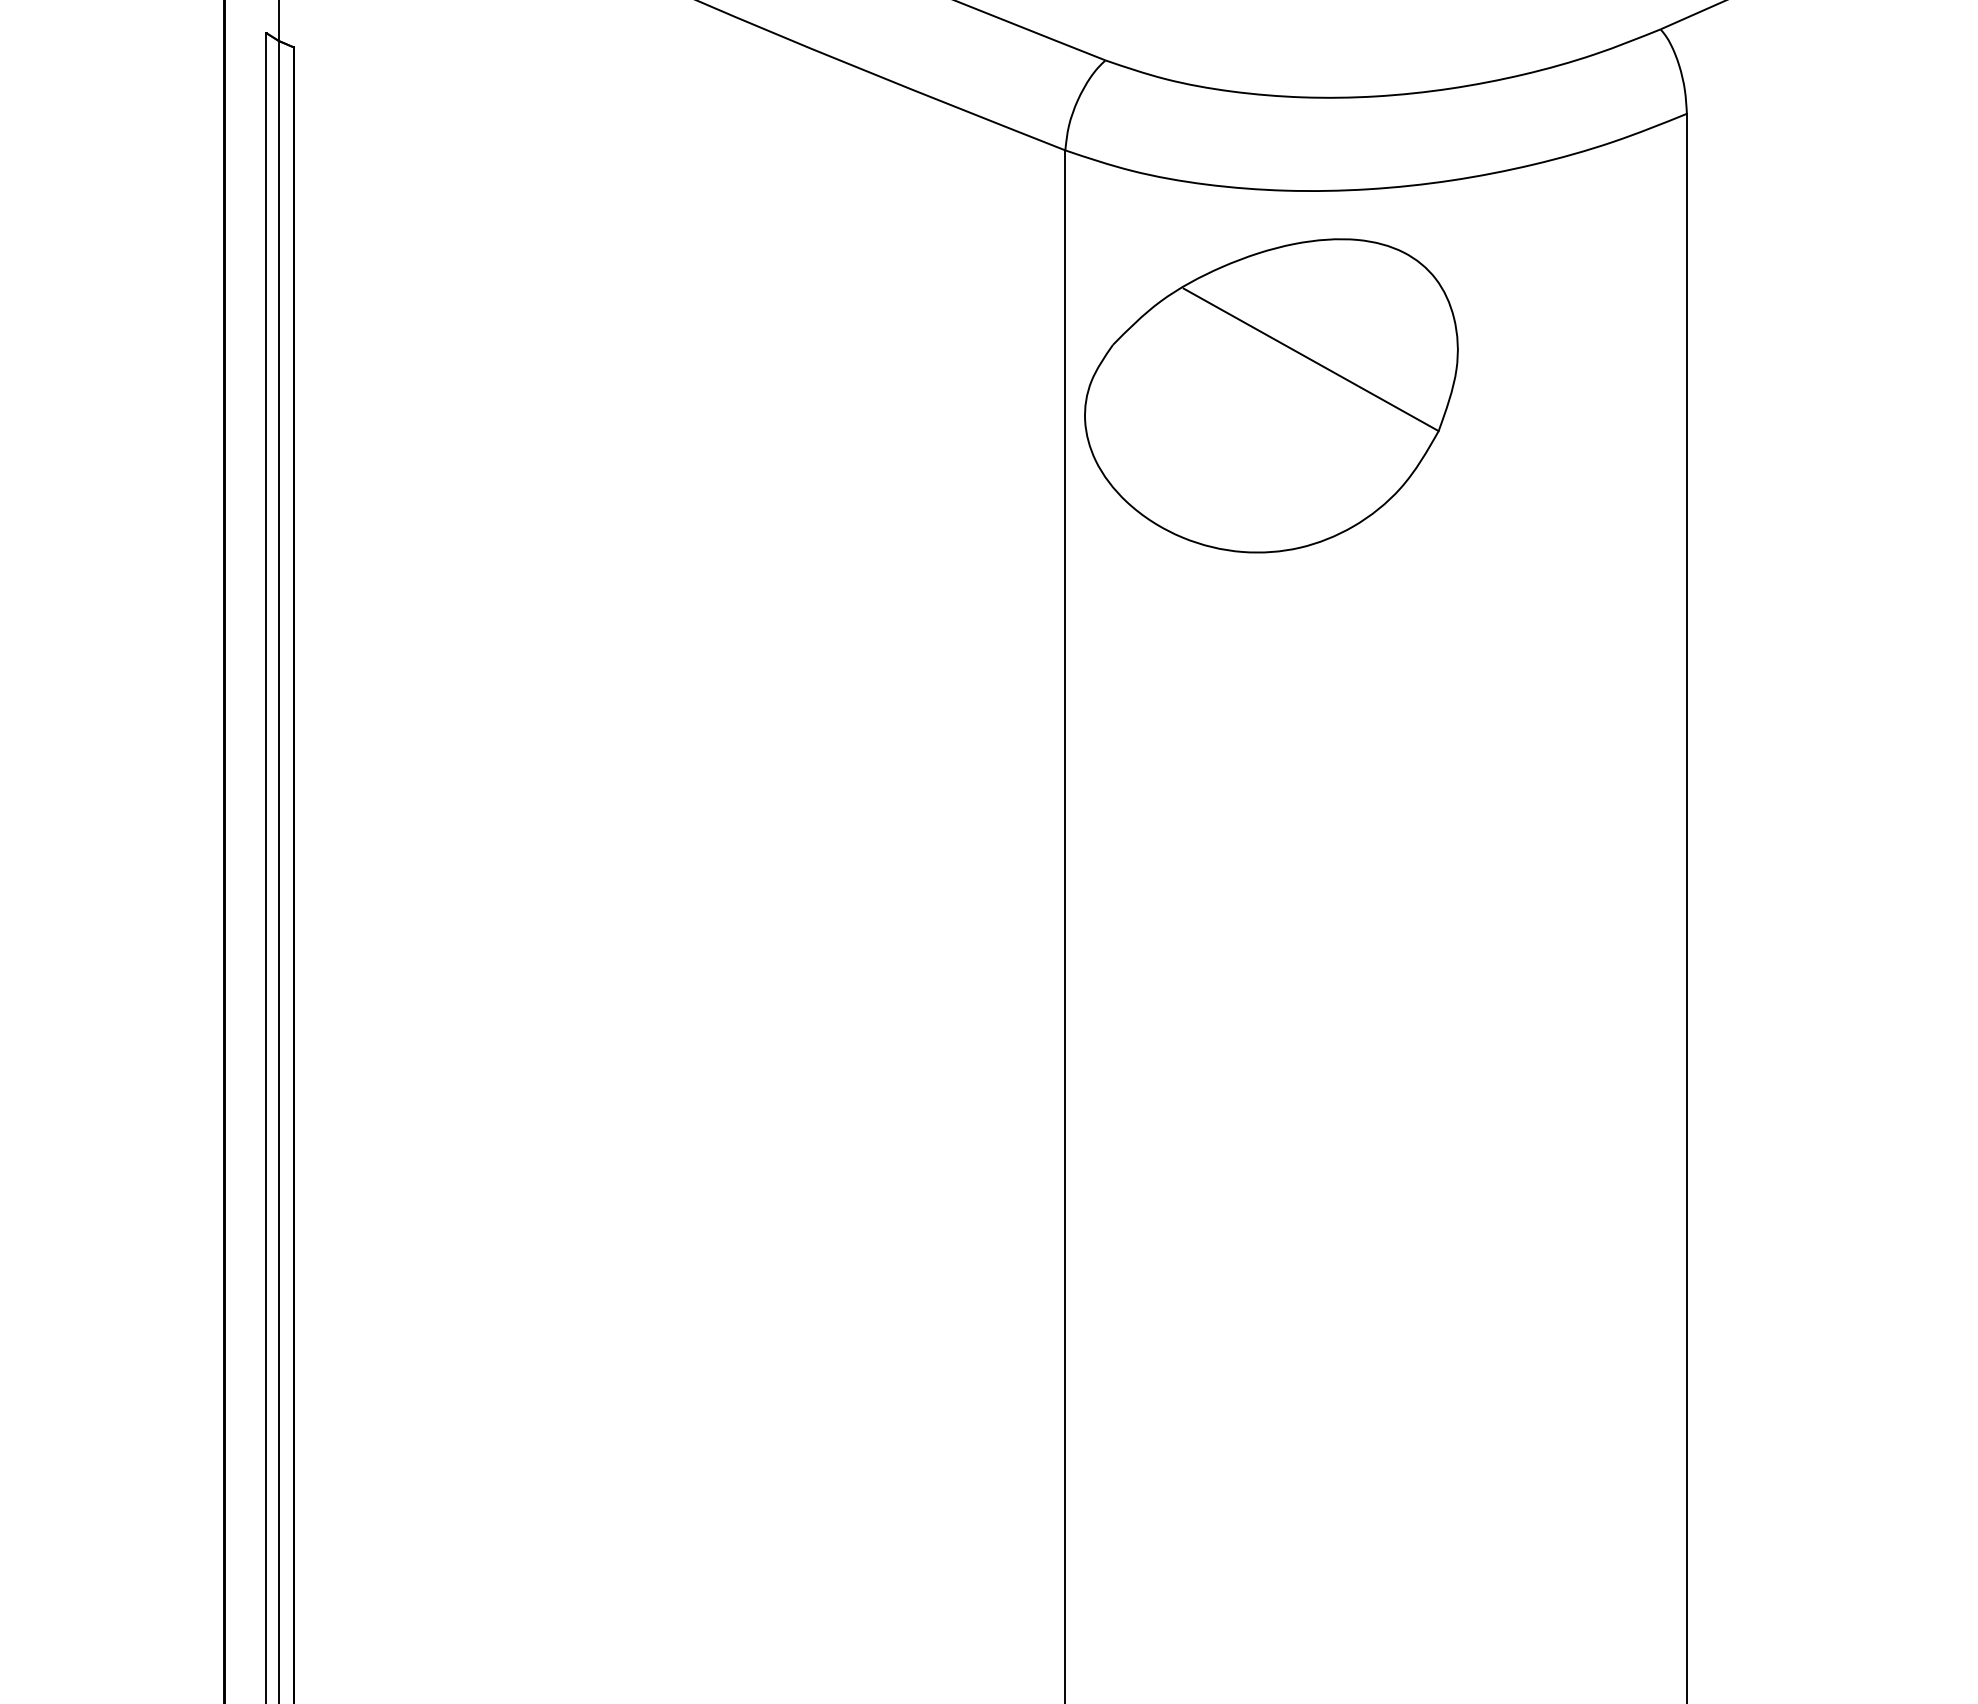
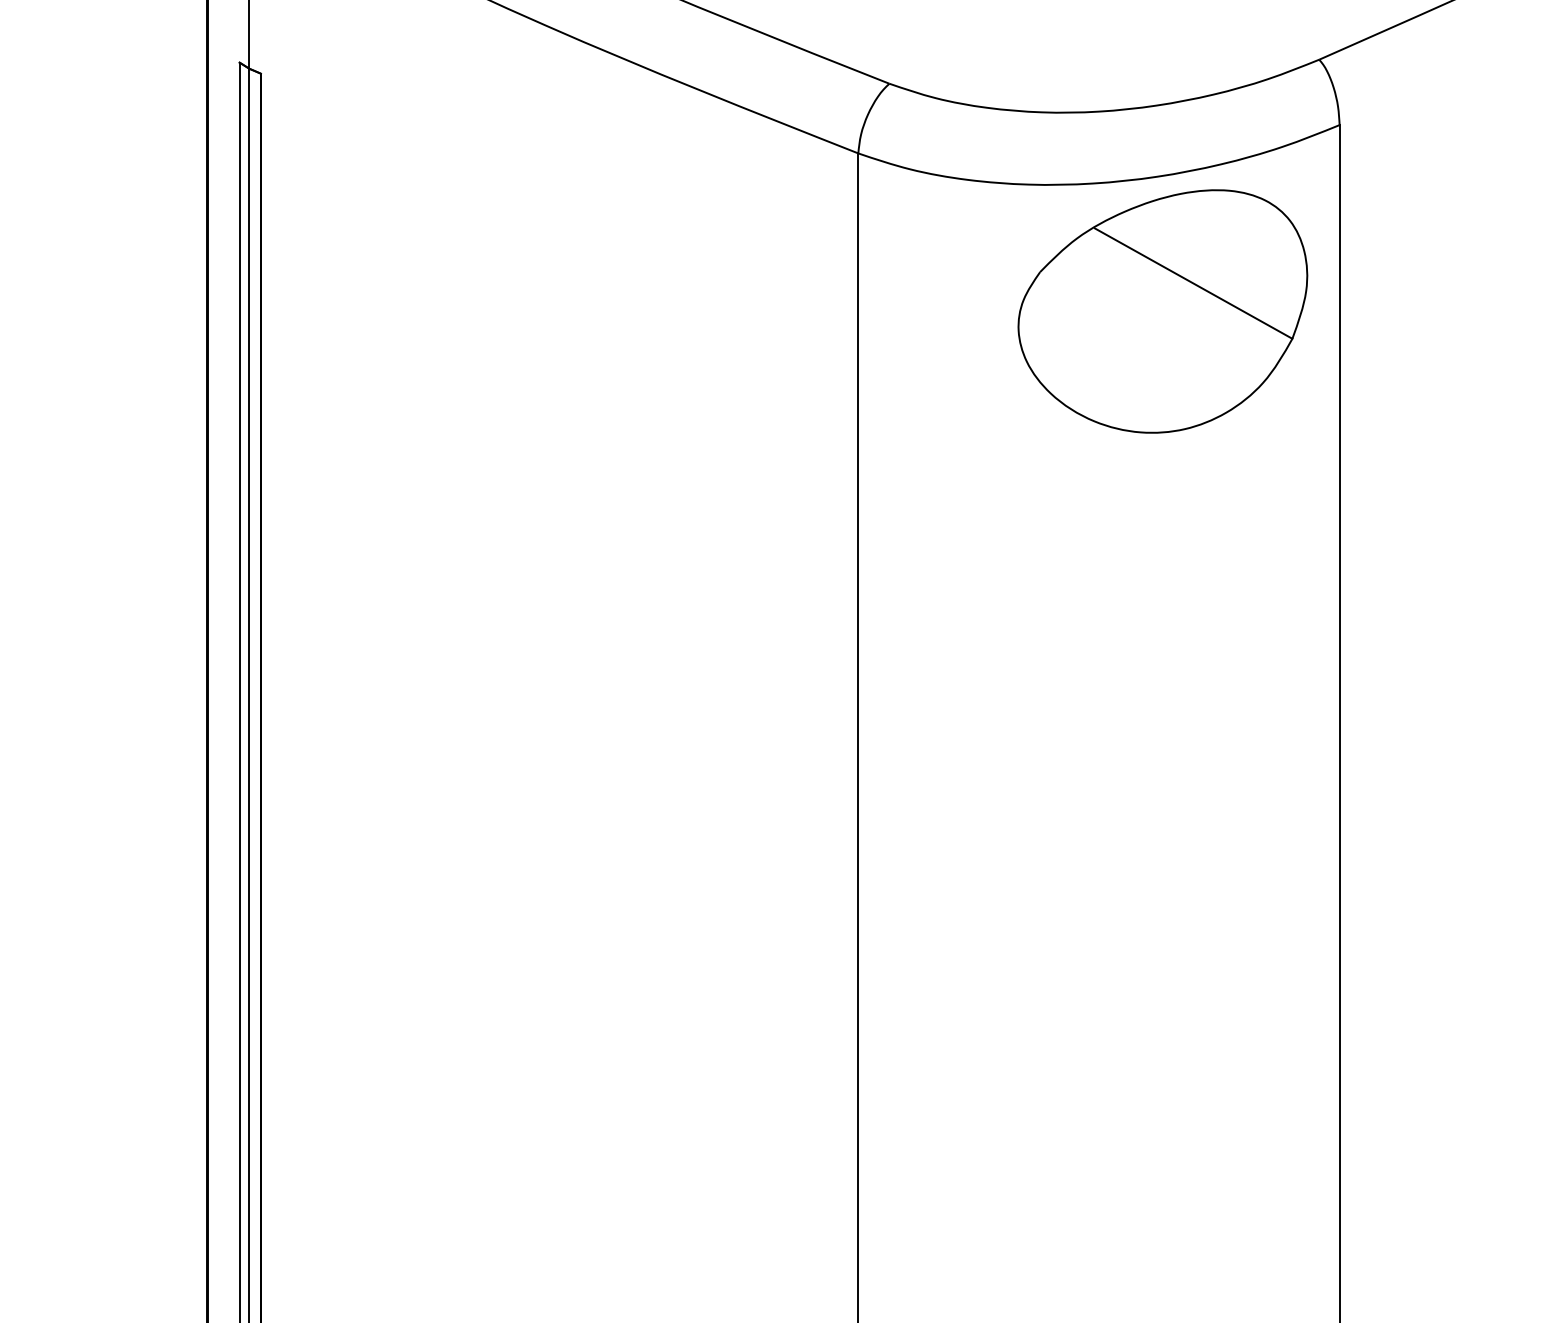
part: (1270, 395) -> (1162, 311), moved

